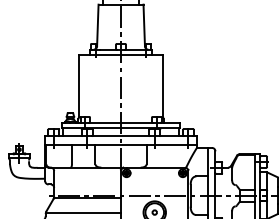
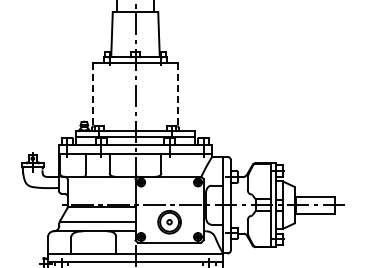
line: (78, 85) -> (92, 93), solid -> dashed
line: (163, 85) -> (178, 93), solid -> dashed

